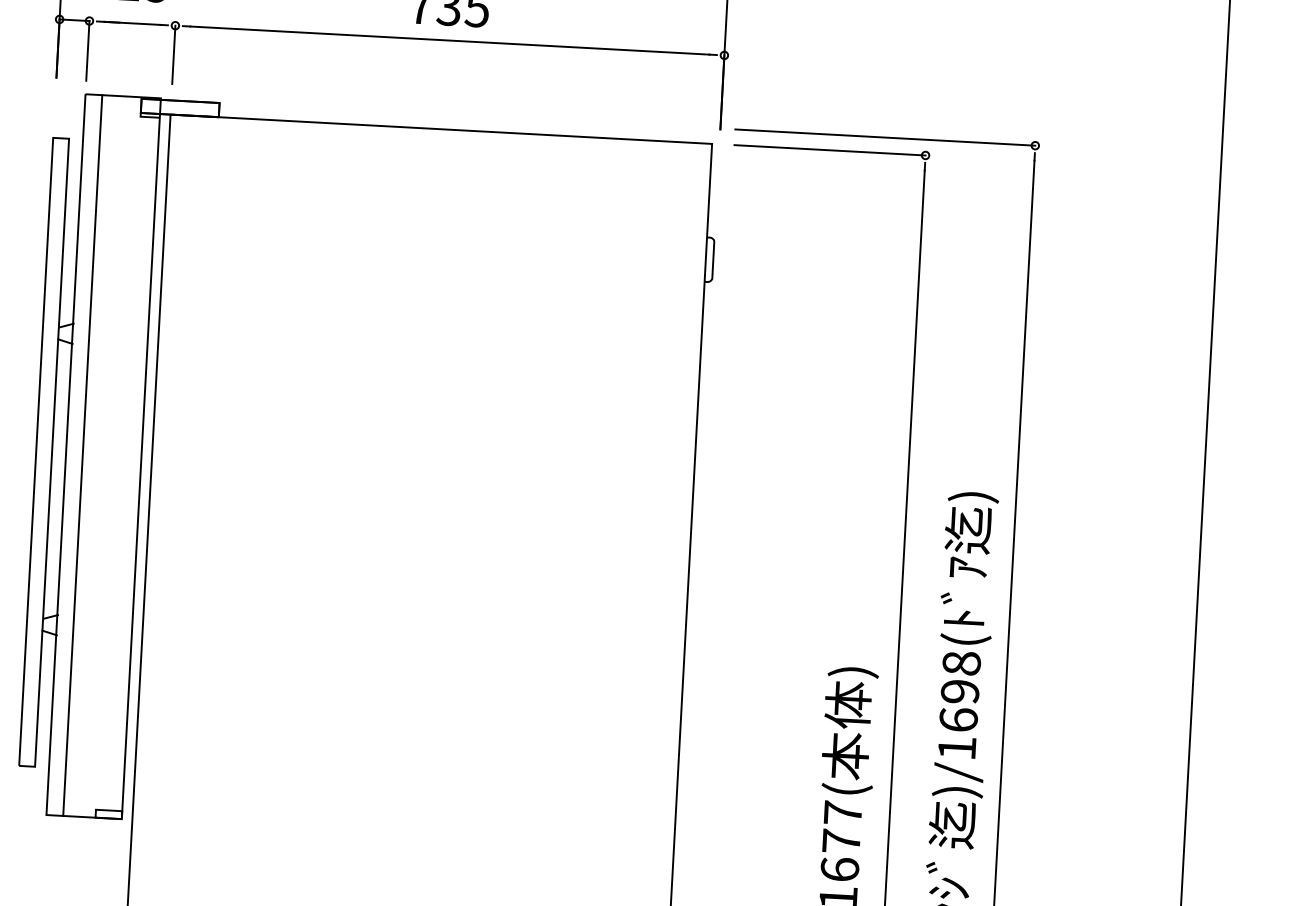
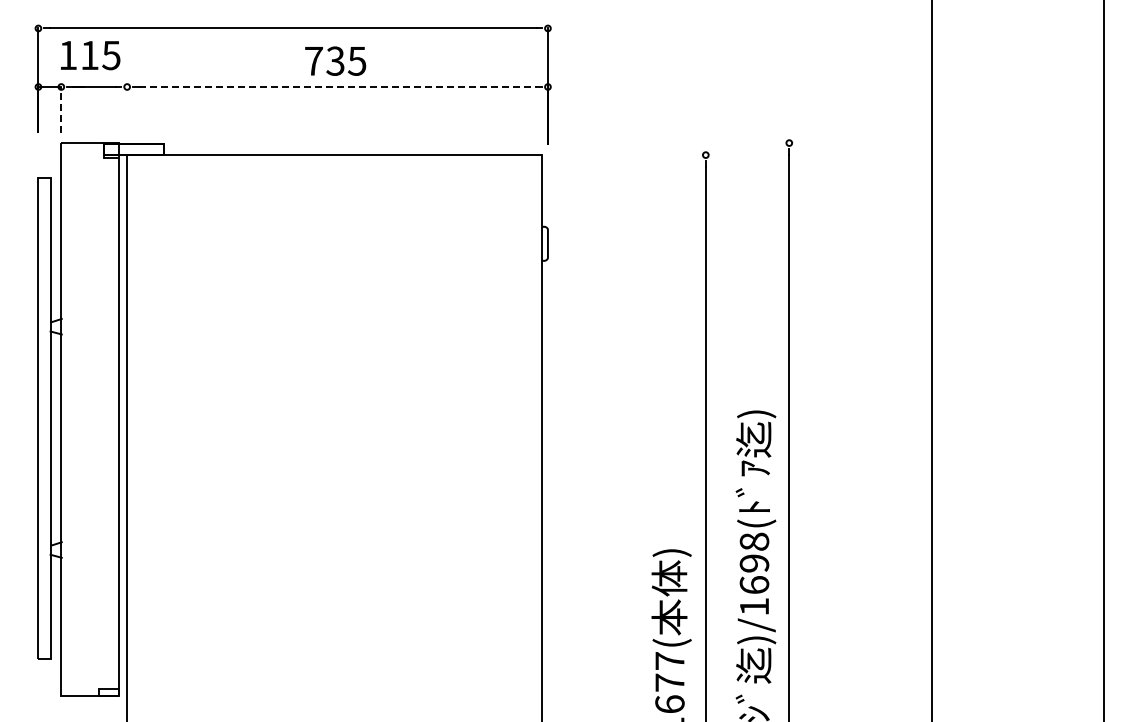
line: (449, 41) -> (337, 87), solid -> dashed
line: (88, 50) -> (61, 109), solid -> dashed
line: (174, 55) -> (127, 109), removed
line: (885, 138) -> (674, 143), removed
line: (829, 150) -> (632, 155), removed
line: (83, 455) -> (74, 419), removed

